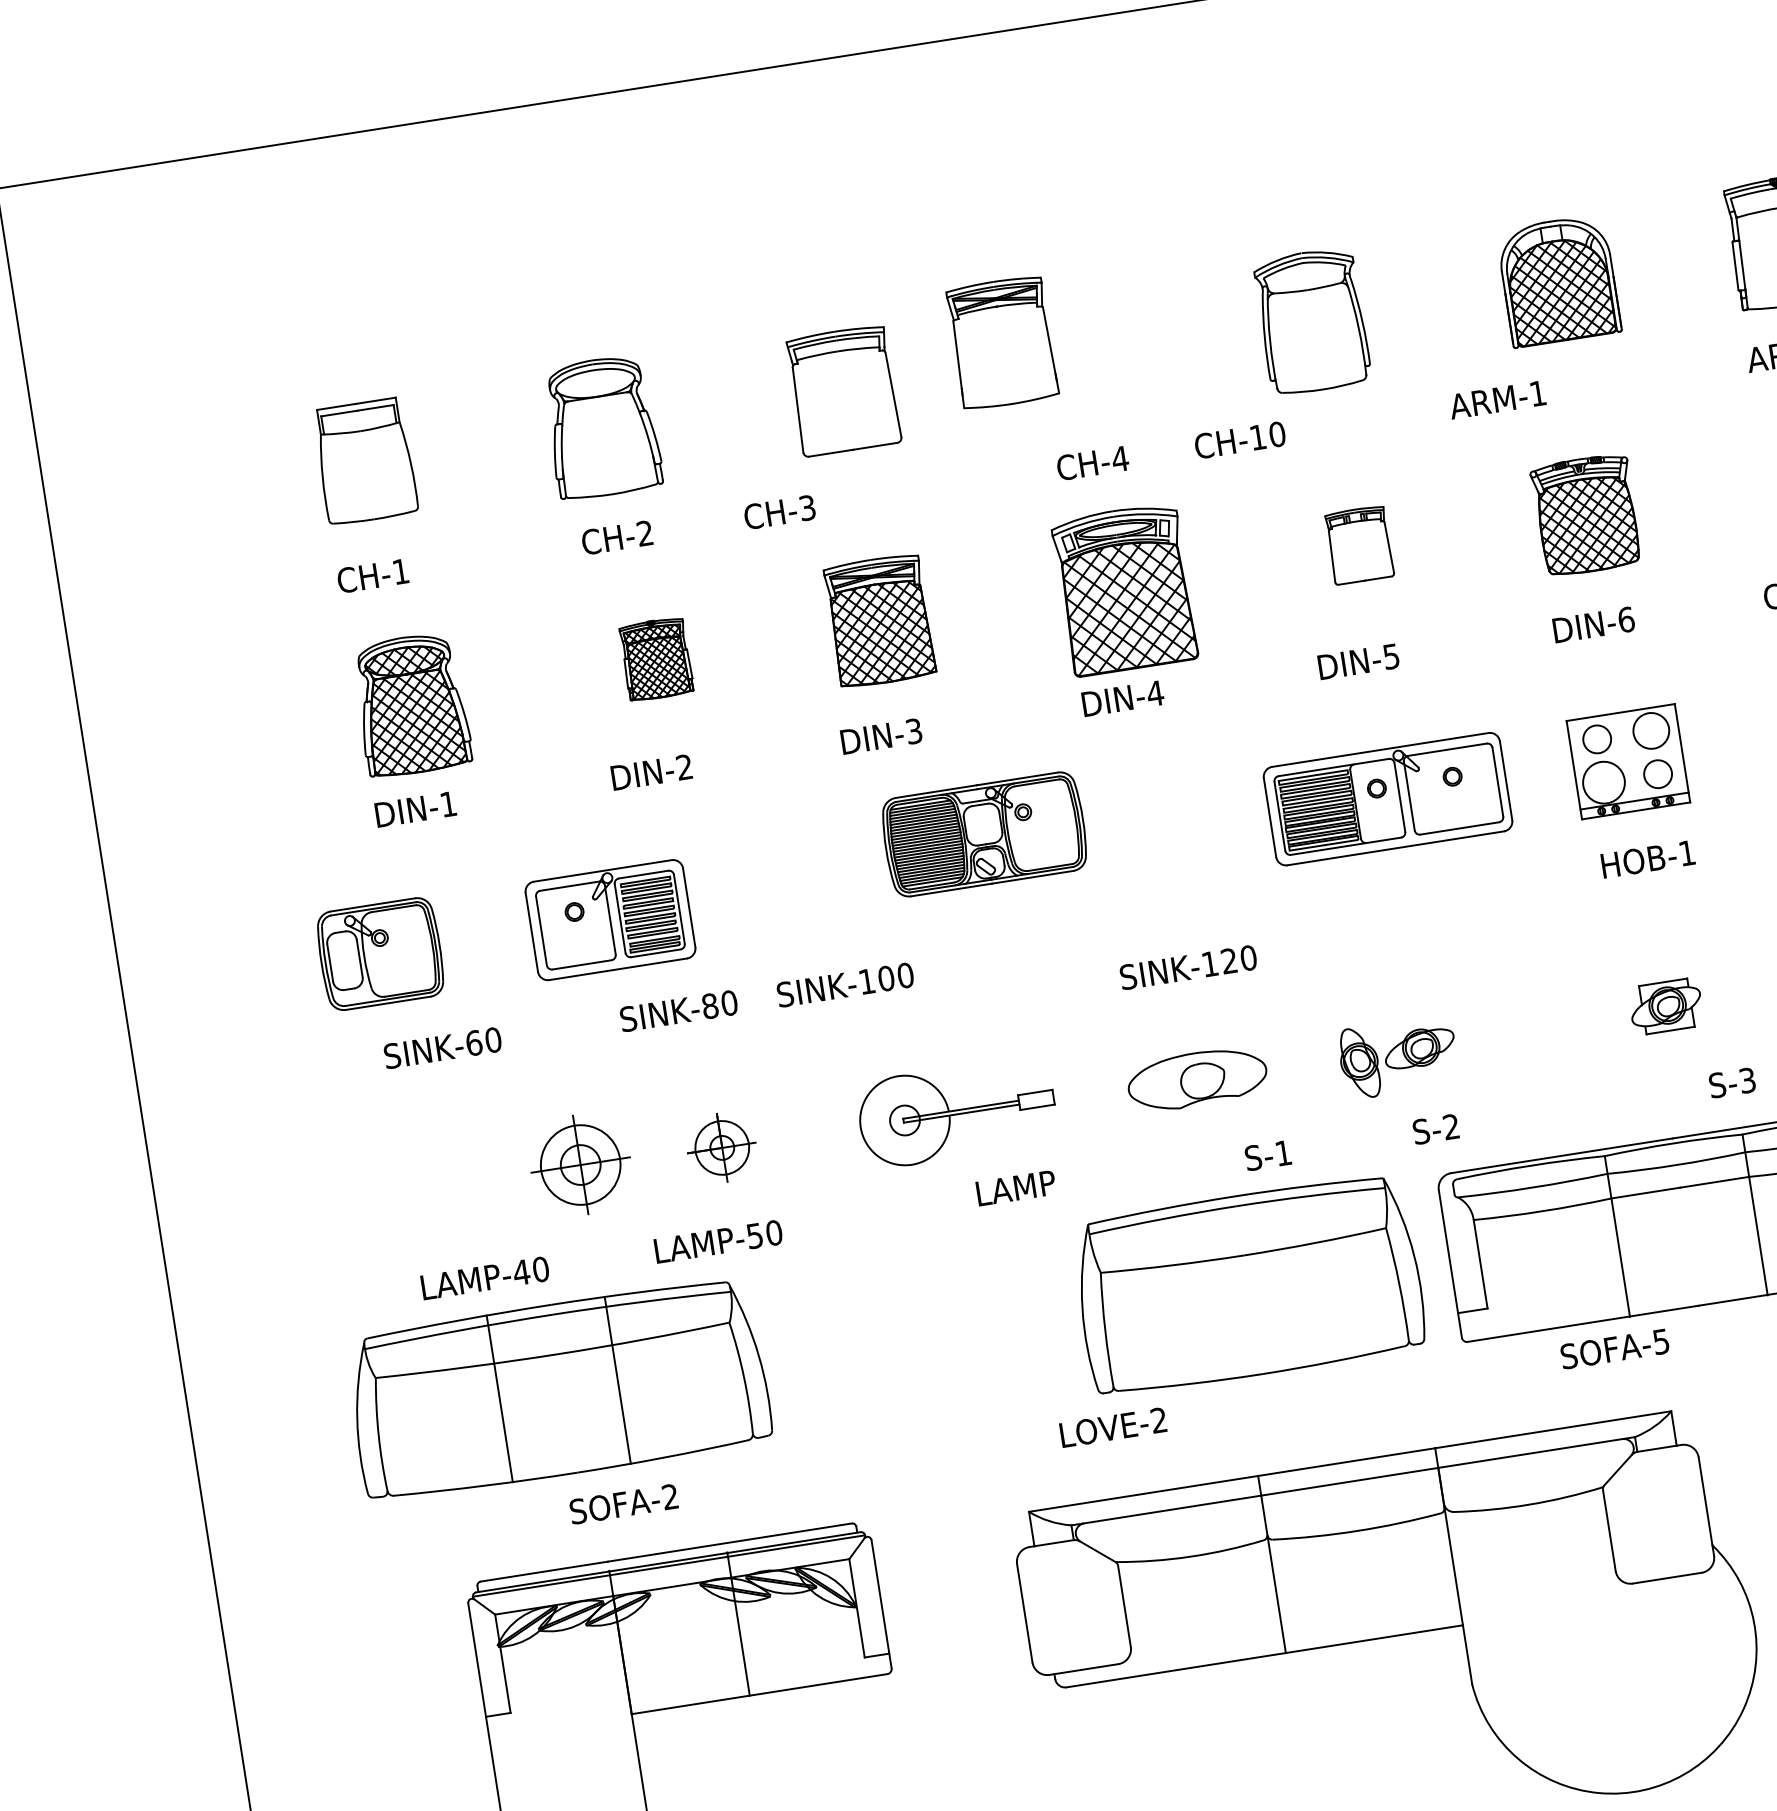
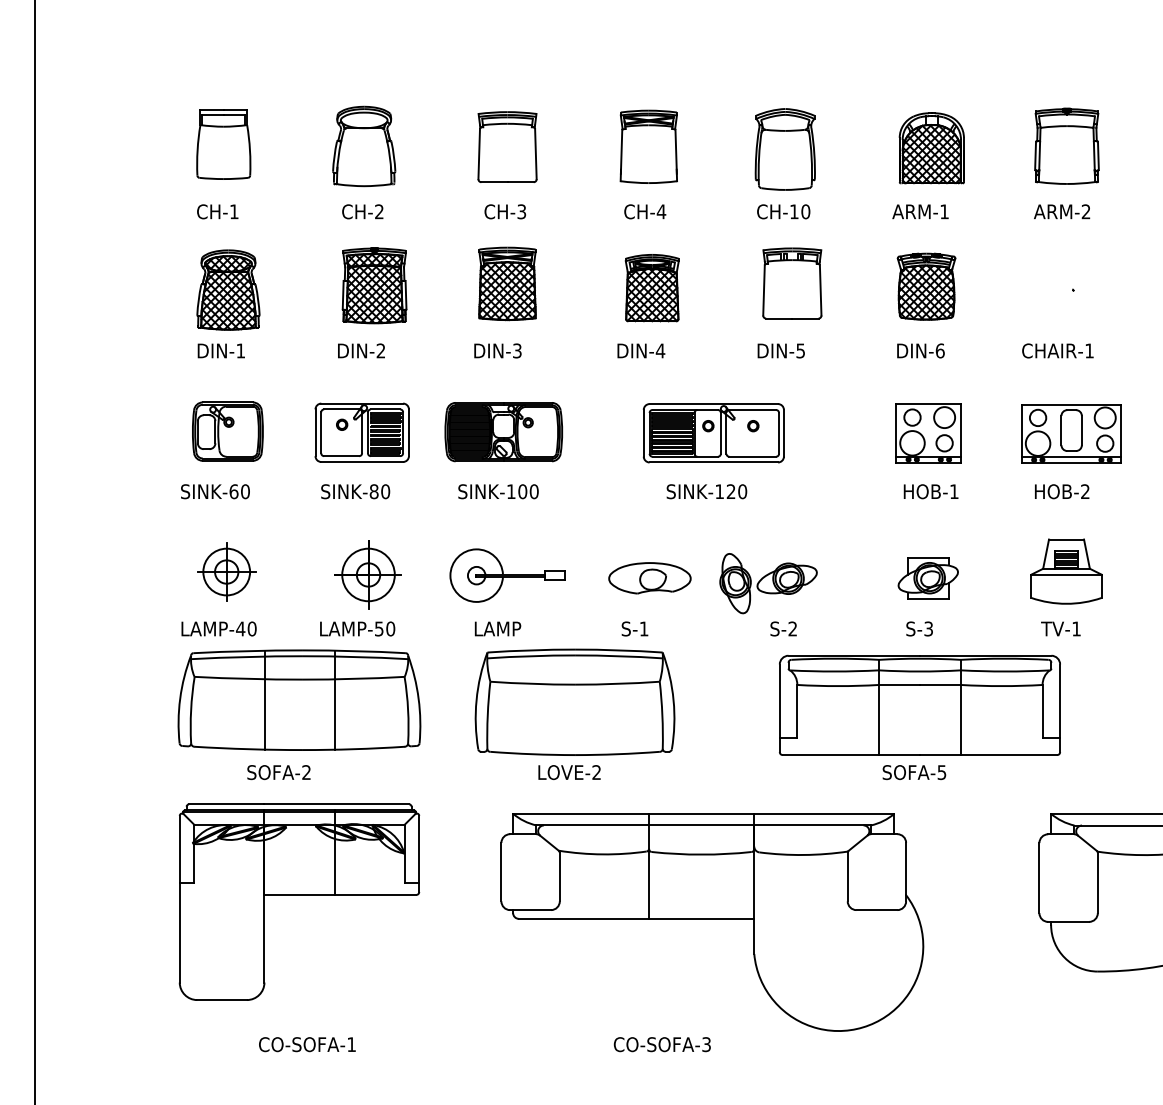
part: (1001, 342) -> (648, 146), moved
text: (1497, 399) -> (920, 211), moved
text: (1239, 439) -> (783, 211), moved
text: (778, 512) -> (504, 211), moved
part: (1359, 545) -> (792, 283), size x1.67
part: (1123, 590) -> (651, 288), size x0.71
part: (656, 658) -> (374, 285), size x1.67
part: (1387, 799) -> (713, 433), moved
part: (984, 835) -> (503, 432), moved
part: (609, 919) -> (361, 432), moved
part: (379, 953) -> (227, 431), moved
text: (1187, 967) -> (706, 491), moved
text: (845, 984) -> (498, 491), moved
part: (1664, 1006) -> (927, 578), size x1.43
part: (1398, 1056) -> (768, 583), size x1.43
text: (1731, 1082) -> (919, 628), moved
part: (720, 1147) -> (367, 574), size x1.67
text: (1267, 1154) -> (634, 628), moved
part: (580, 1164) -> (226, 571), moved
text: (1015, 1187) -> (497, 628), moved
part: (1247, 1283) -> (574, 701), moved
text: (1615, 1348) -> (914, 772), moved
part: (558, 1388) -> (299, 699), moved

